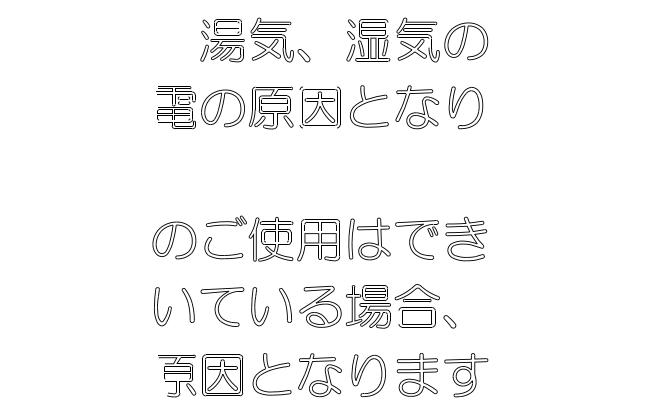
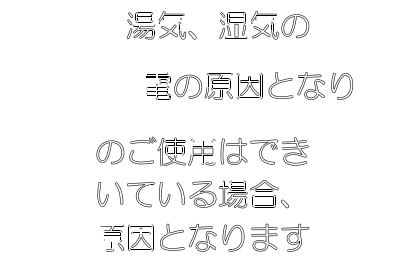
part: (319, 106) -> (249, 85), moved

